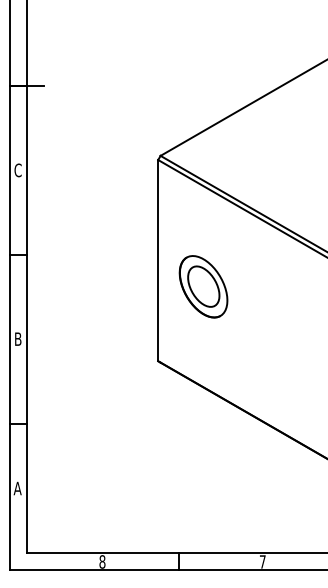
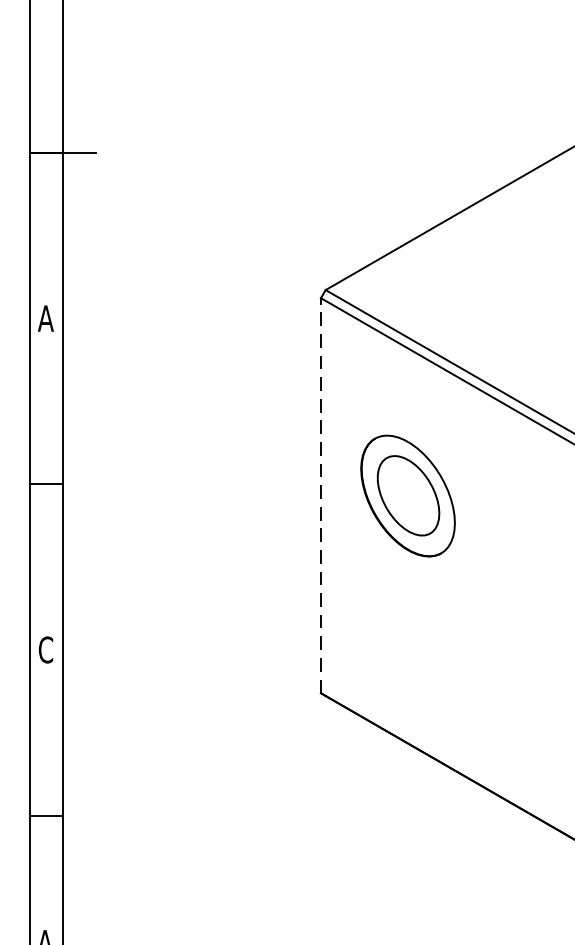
text: (17, 170) -> (44, 318), C -> A
line: (158, 260) -> (321, 495), solid -> dashed
part: (203, 286) -> (407, 495), moved
text: (17, 339) -> (44, 650), B -> C

